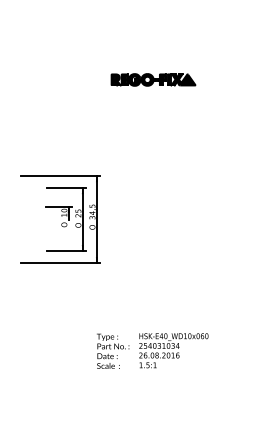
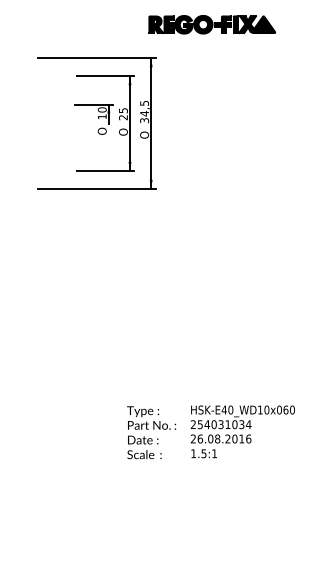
part: (60, 219) -> (96, 123), moved

